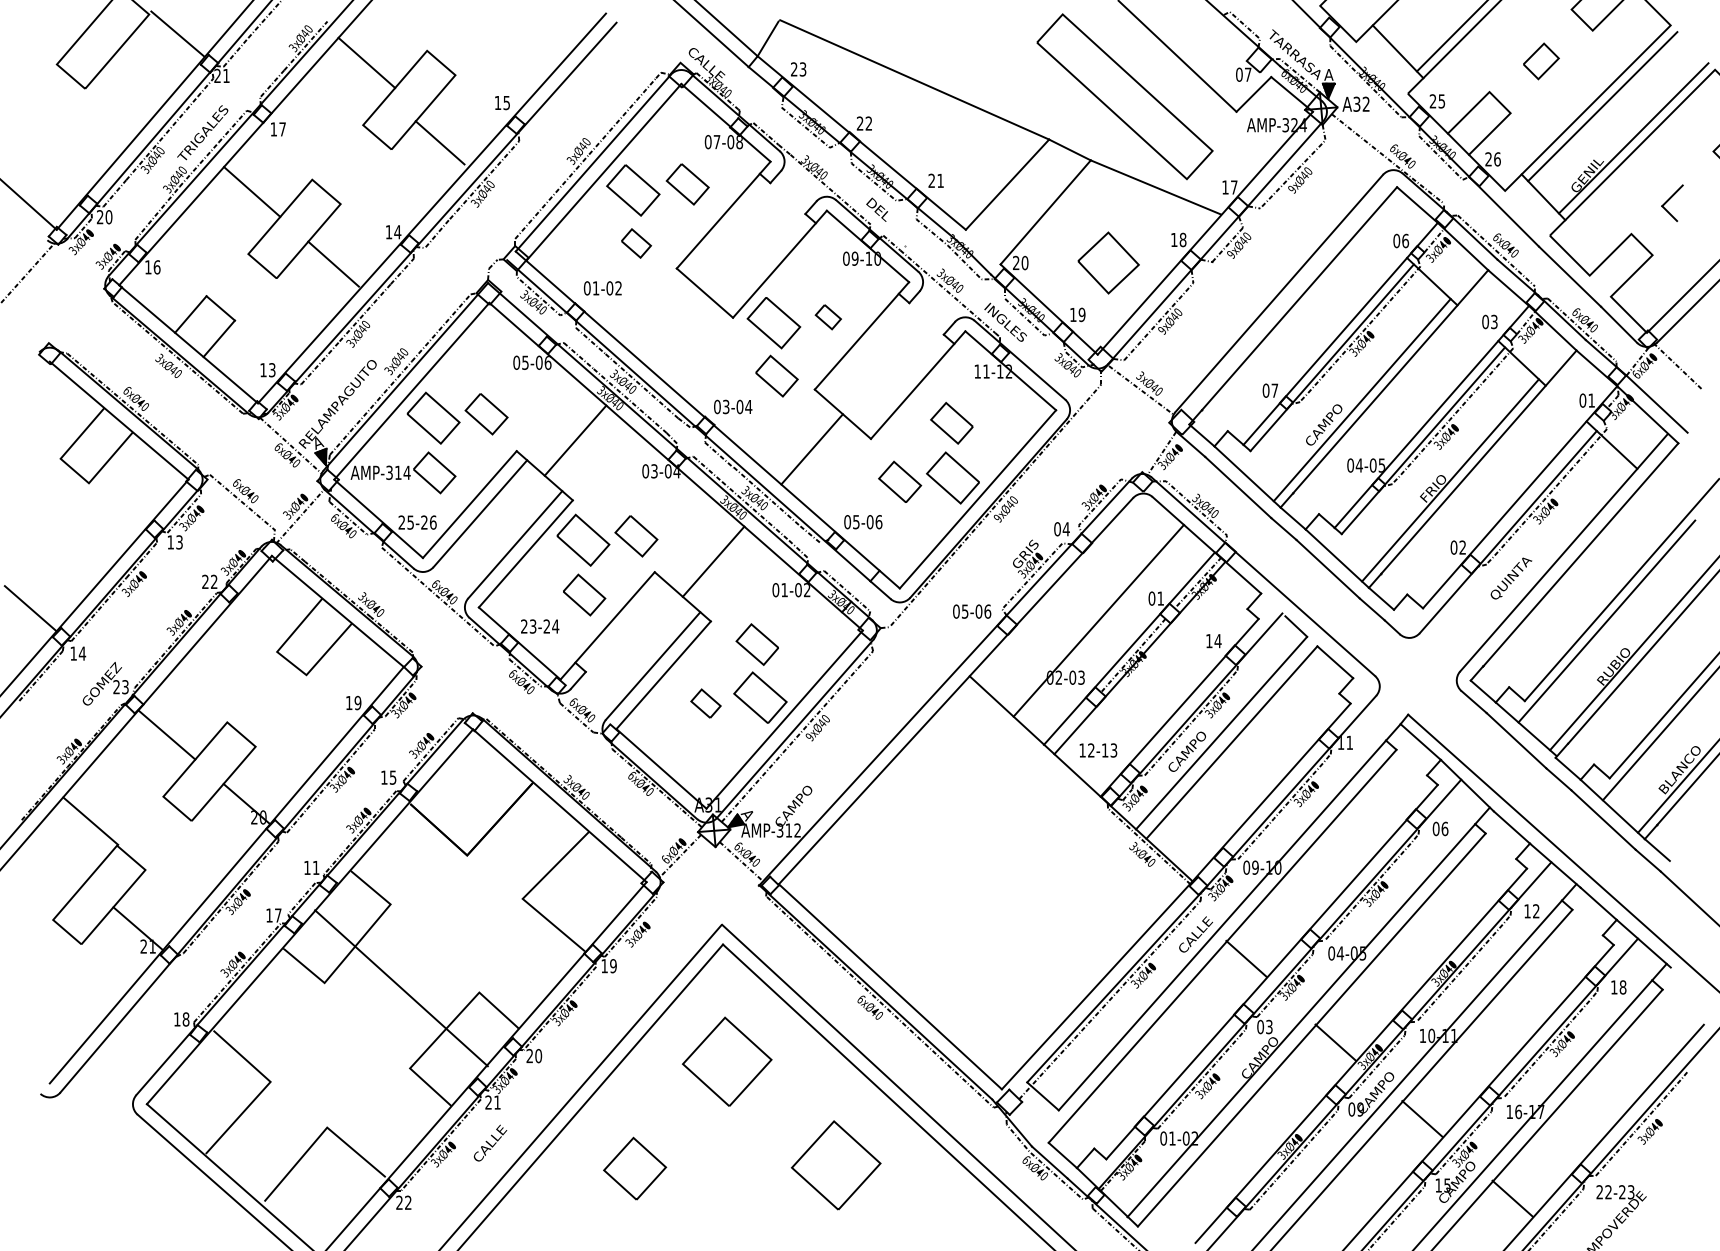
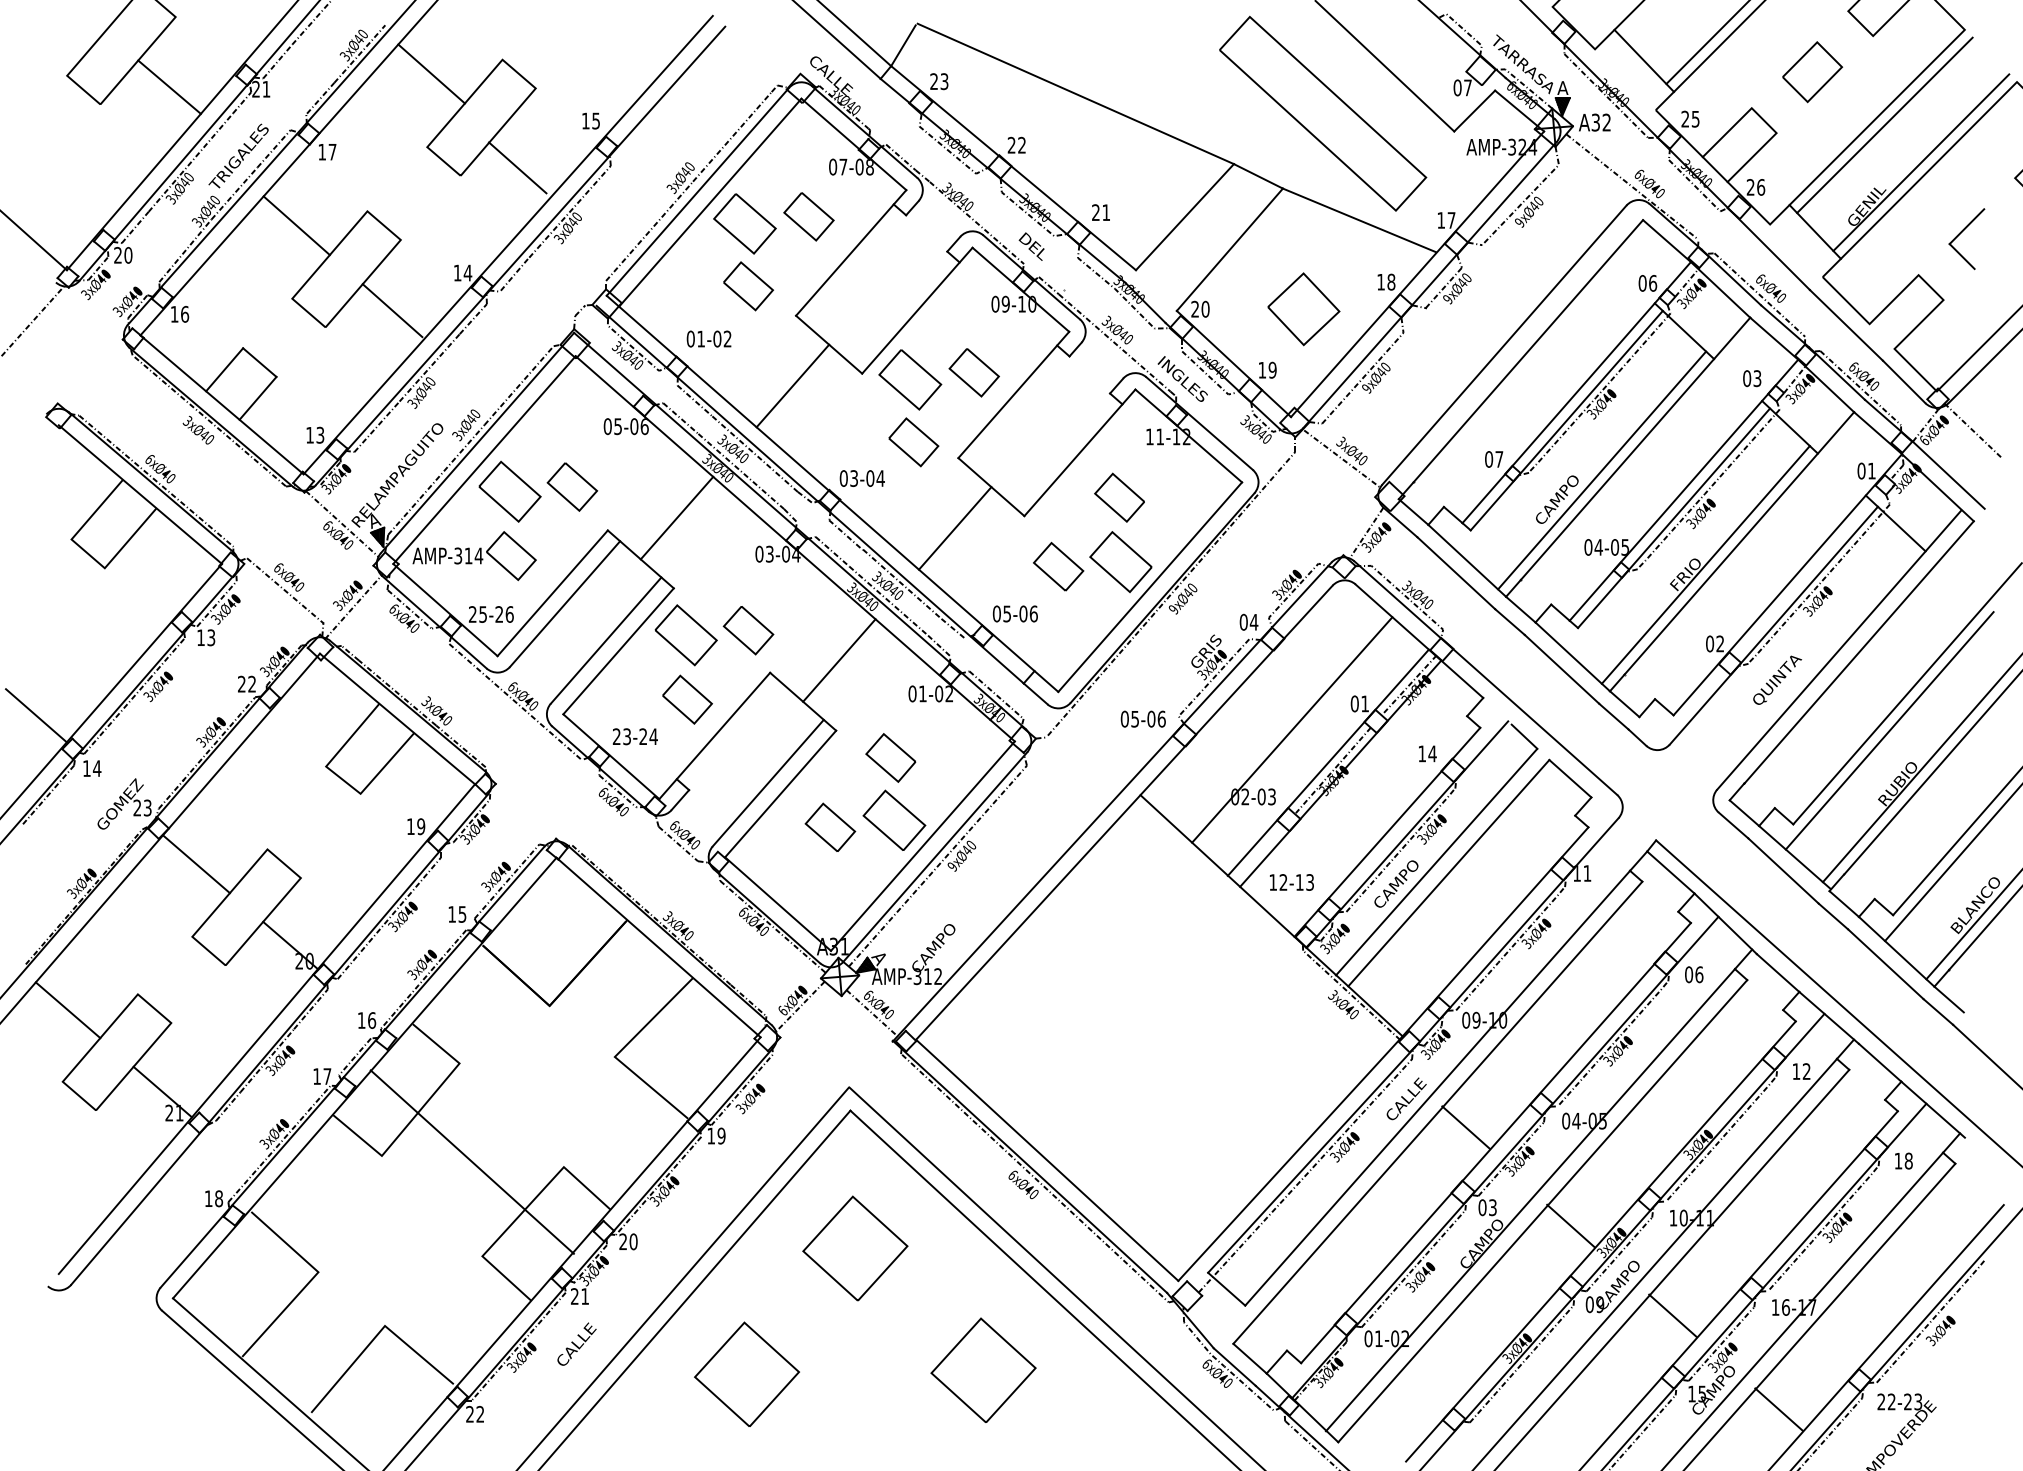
line: (177, 33) -> (168, 86), moved
part: (1541, 61) -> (1812, 72), size x1.43
part: (1672, 202) -> (1966, 238), size x1.43
part: (636, 243) -> (748, 286), size x1.43
part: (828, 317) -> (974, 373), size x1.67
line: (673, 328) -> (792, 386), added
part: (705, 703) -> (829, 827), size x1.43
line: (90, 820) -> (67, 1009), moved
text: (315, 867) -> (371, 1020), 11 -> 16
part: (634, 1168) -> (746, 1374), size x1.43

